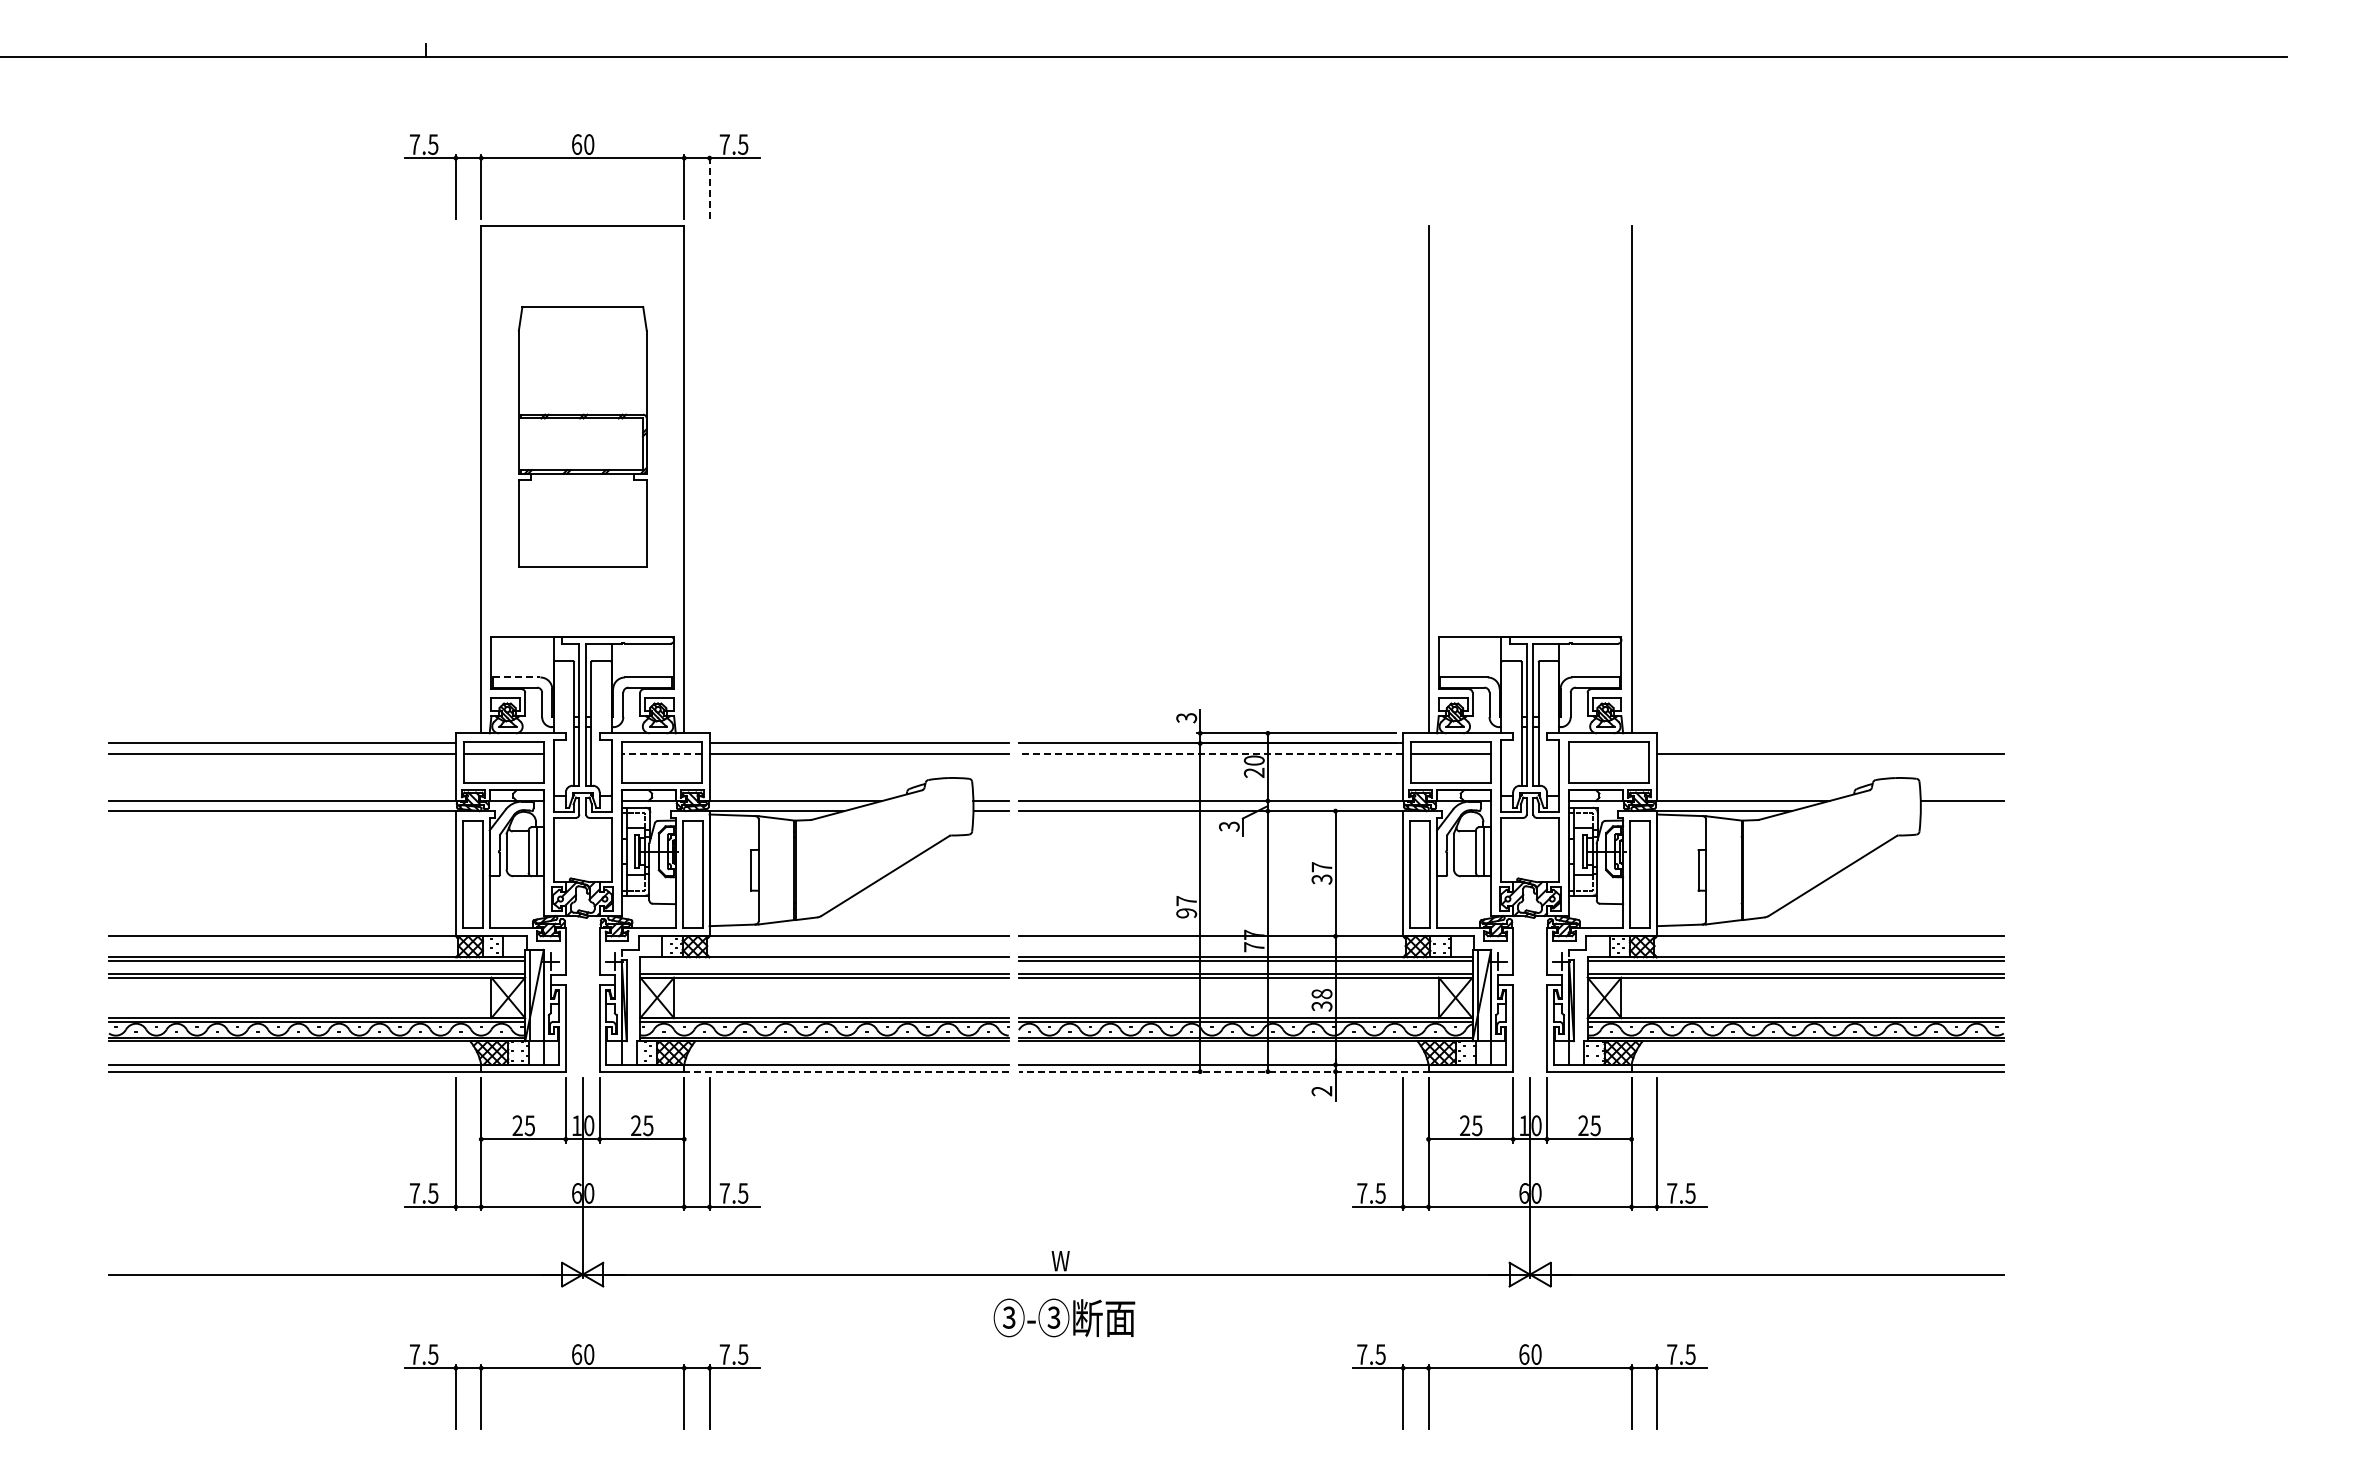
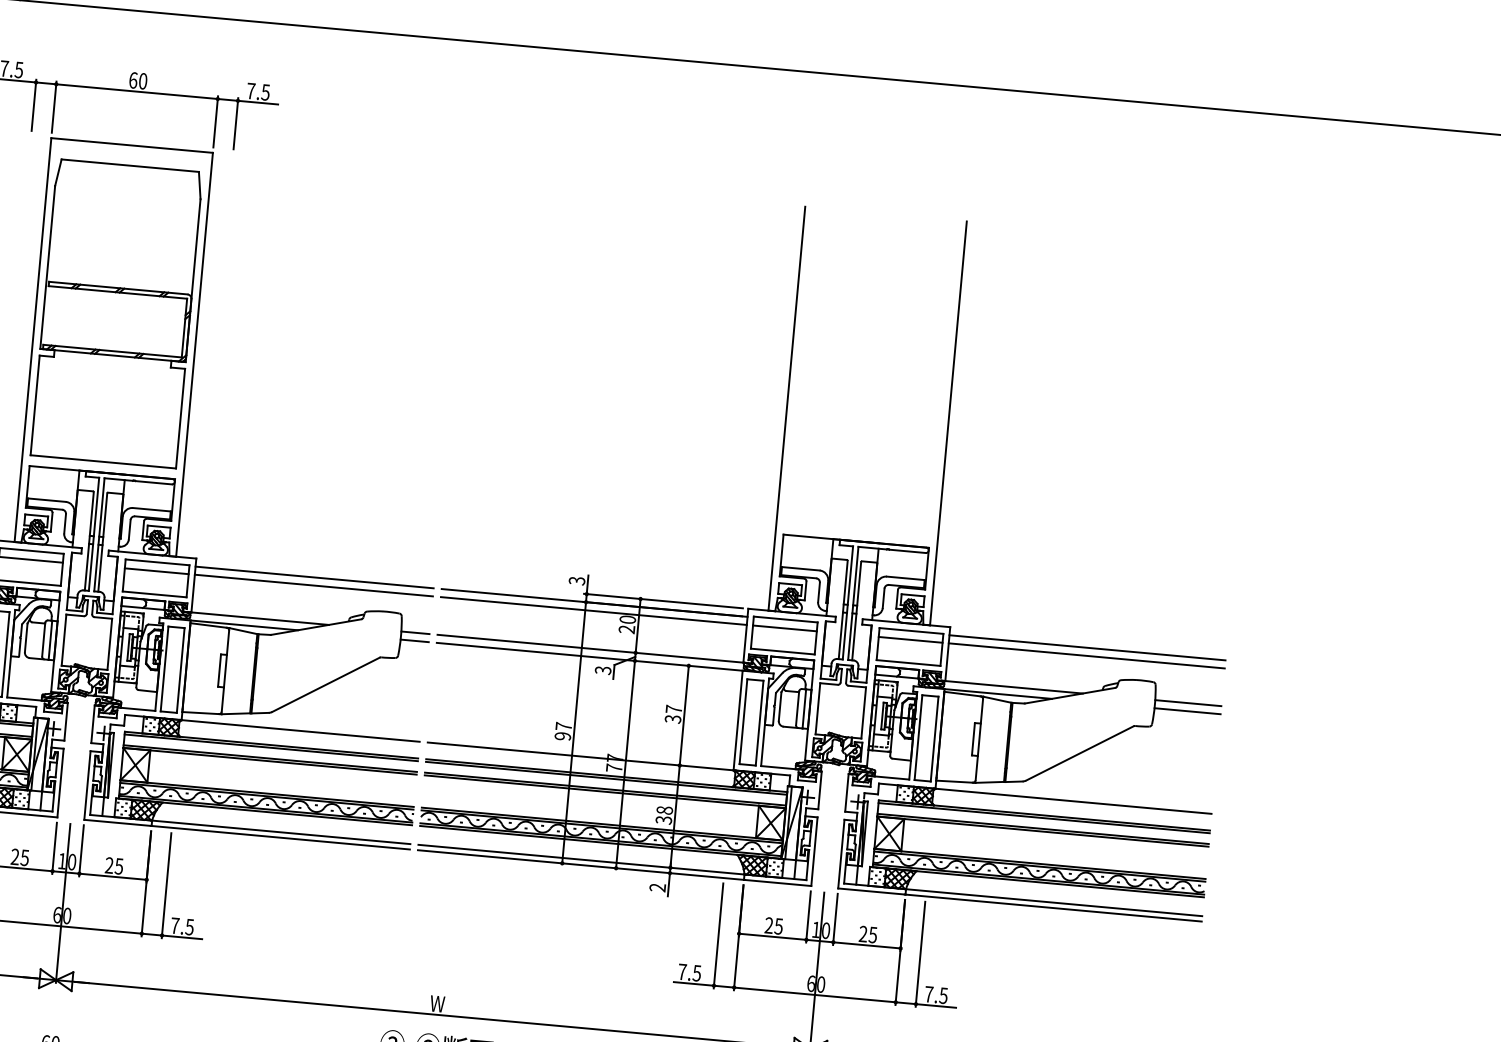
line: (709, 186) -> (235, 123), dashed -> solid
part: (582, 436) -> (116, 313), size x1.43
line: (516, 677) -> (46, 500), dashed -> solid
line: (1829, 743) -> (1086, 647), added
line: (661, 753) -> (156, 571), dashed -> solid
line: (1210, 753) -> (593, 610), dashed -> solid
line: (1609, 753) -> (911, 639), added
line: (1961, 811) -> (1186, 711), added
line: (824, 960) -> (271, 747), added
line: (846, 1071) -> (280, 837), dashed -> solid
line: (1223, 1071) -> (580, 864), dashed -> solid

